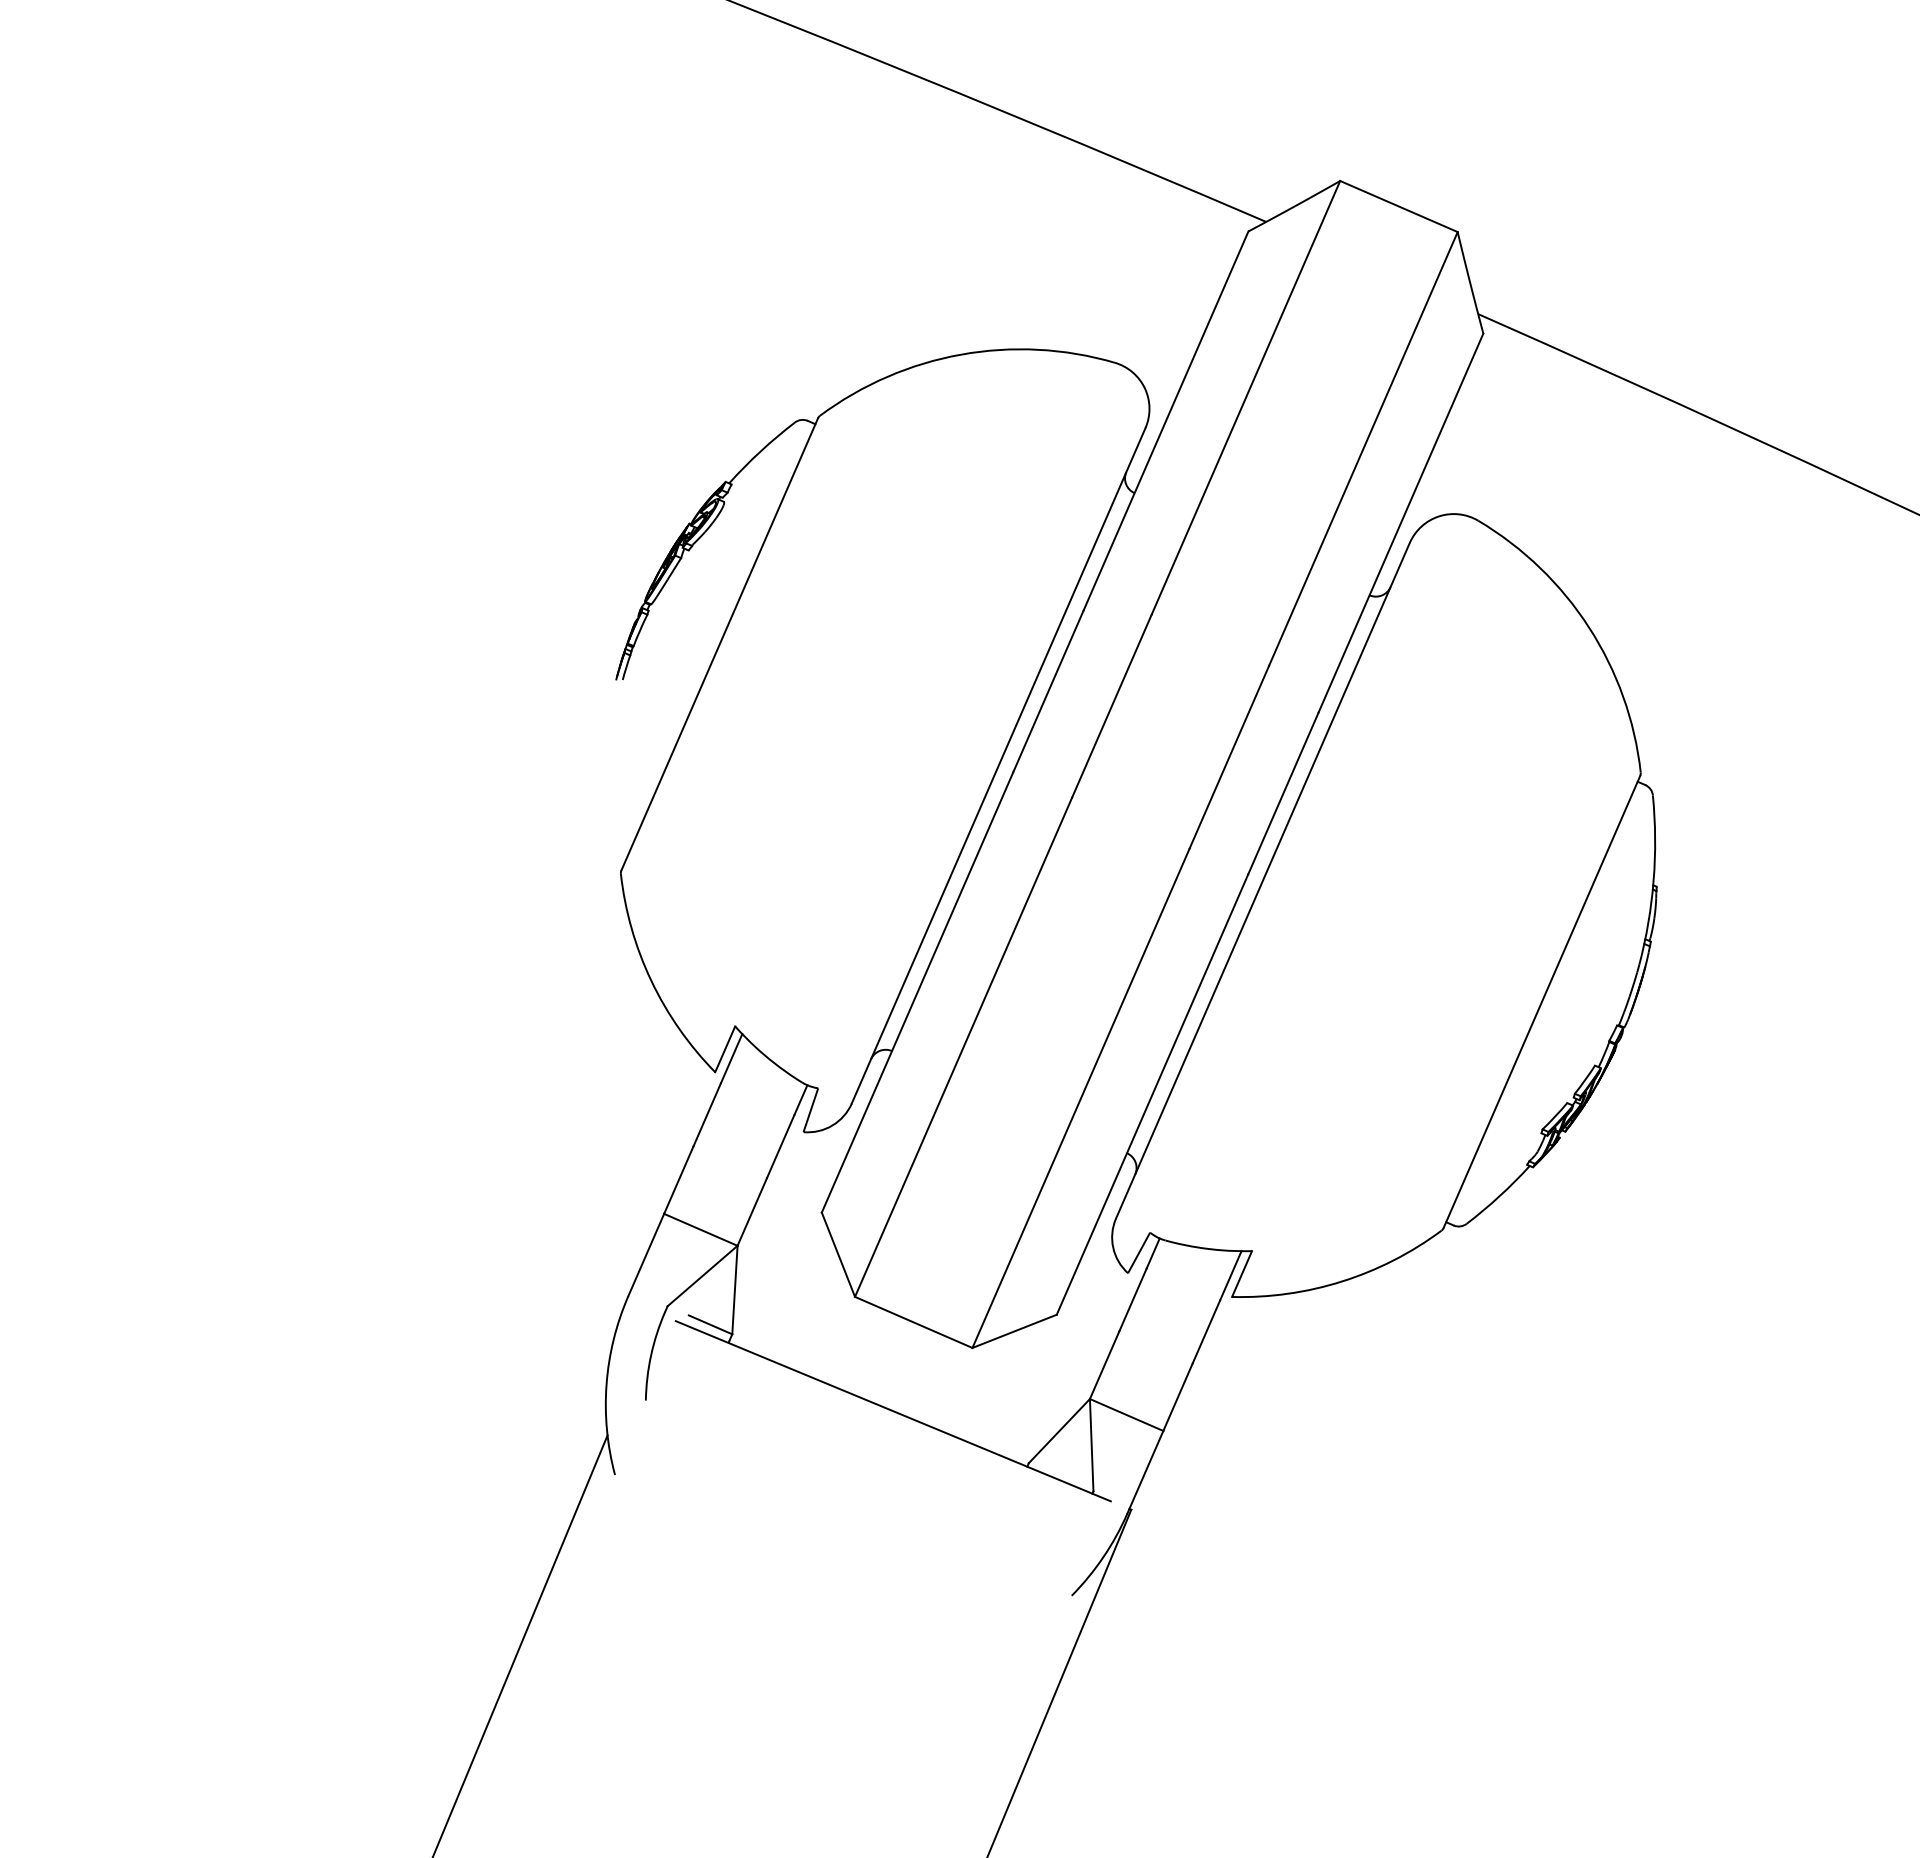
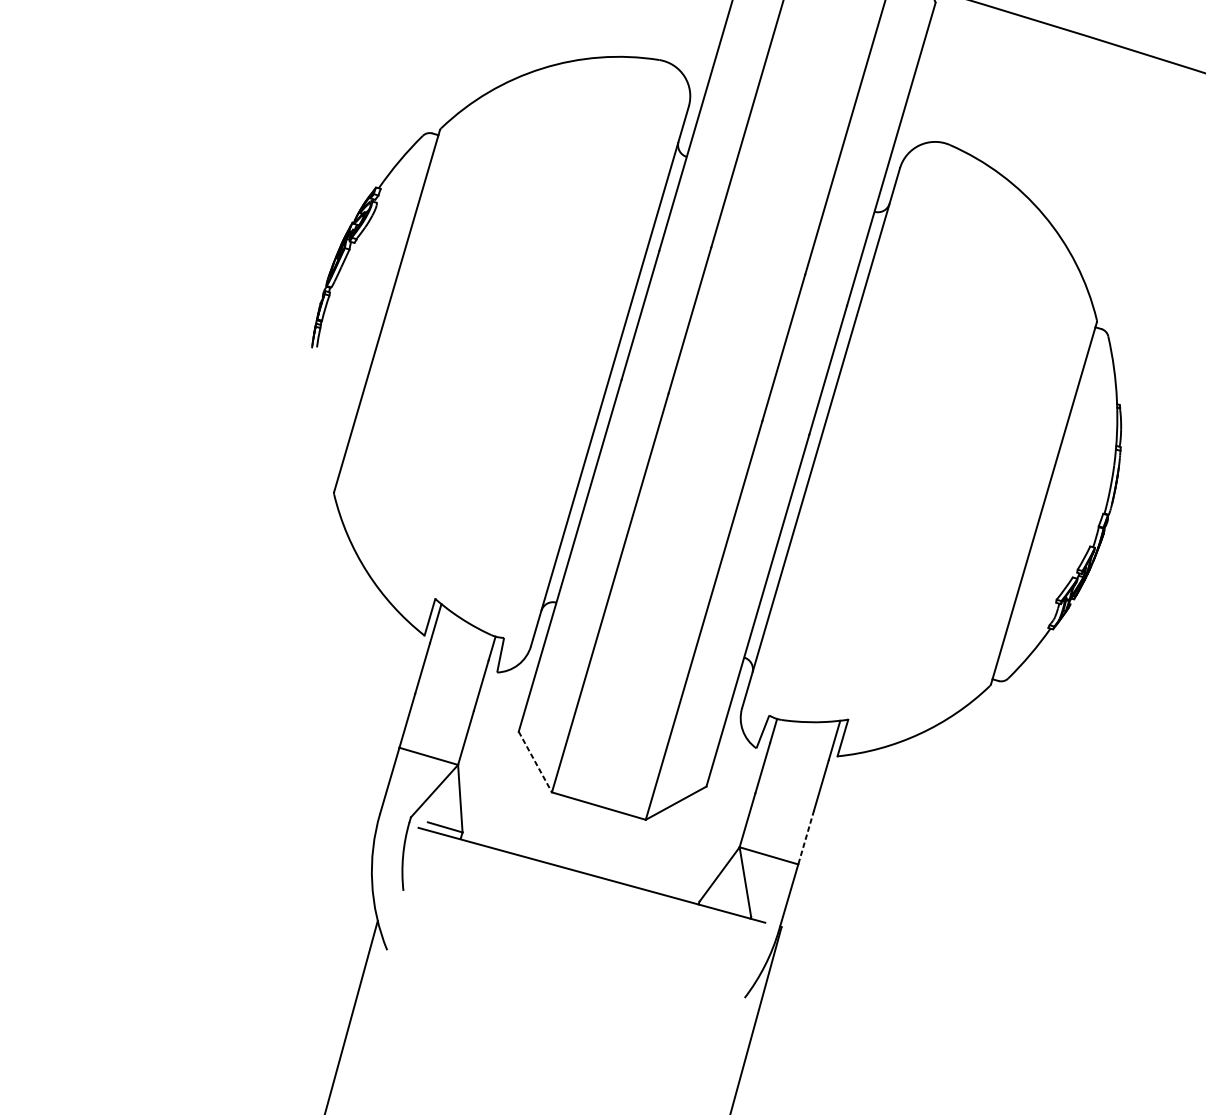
line: (838, 1255) -> (535, 762), solid -> dashed
line: (1178, 1397) -> (806, 837), solid -> dashed

